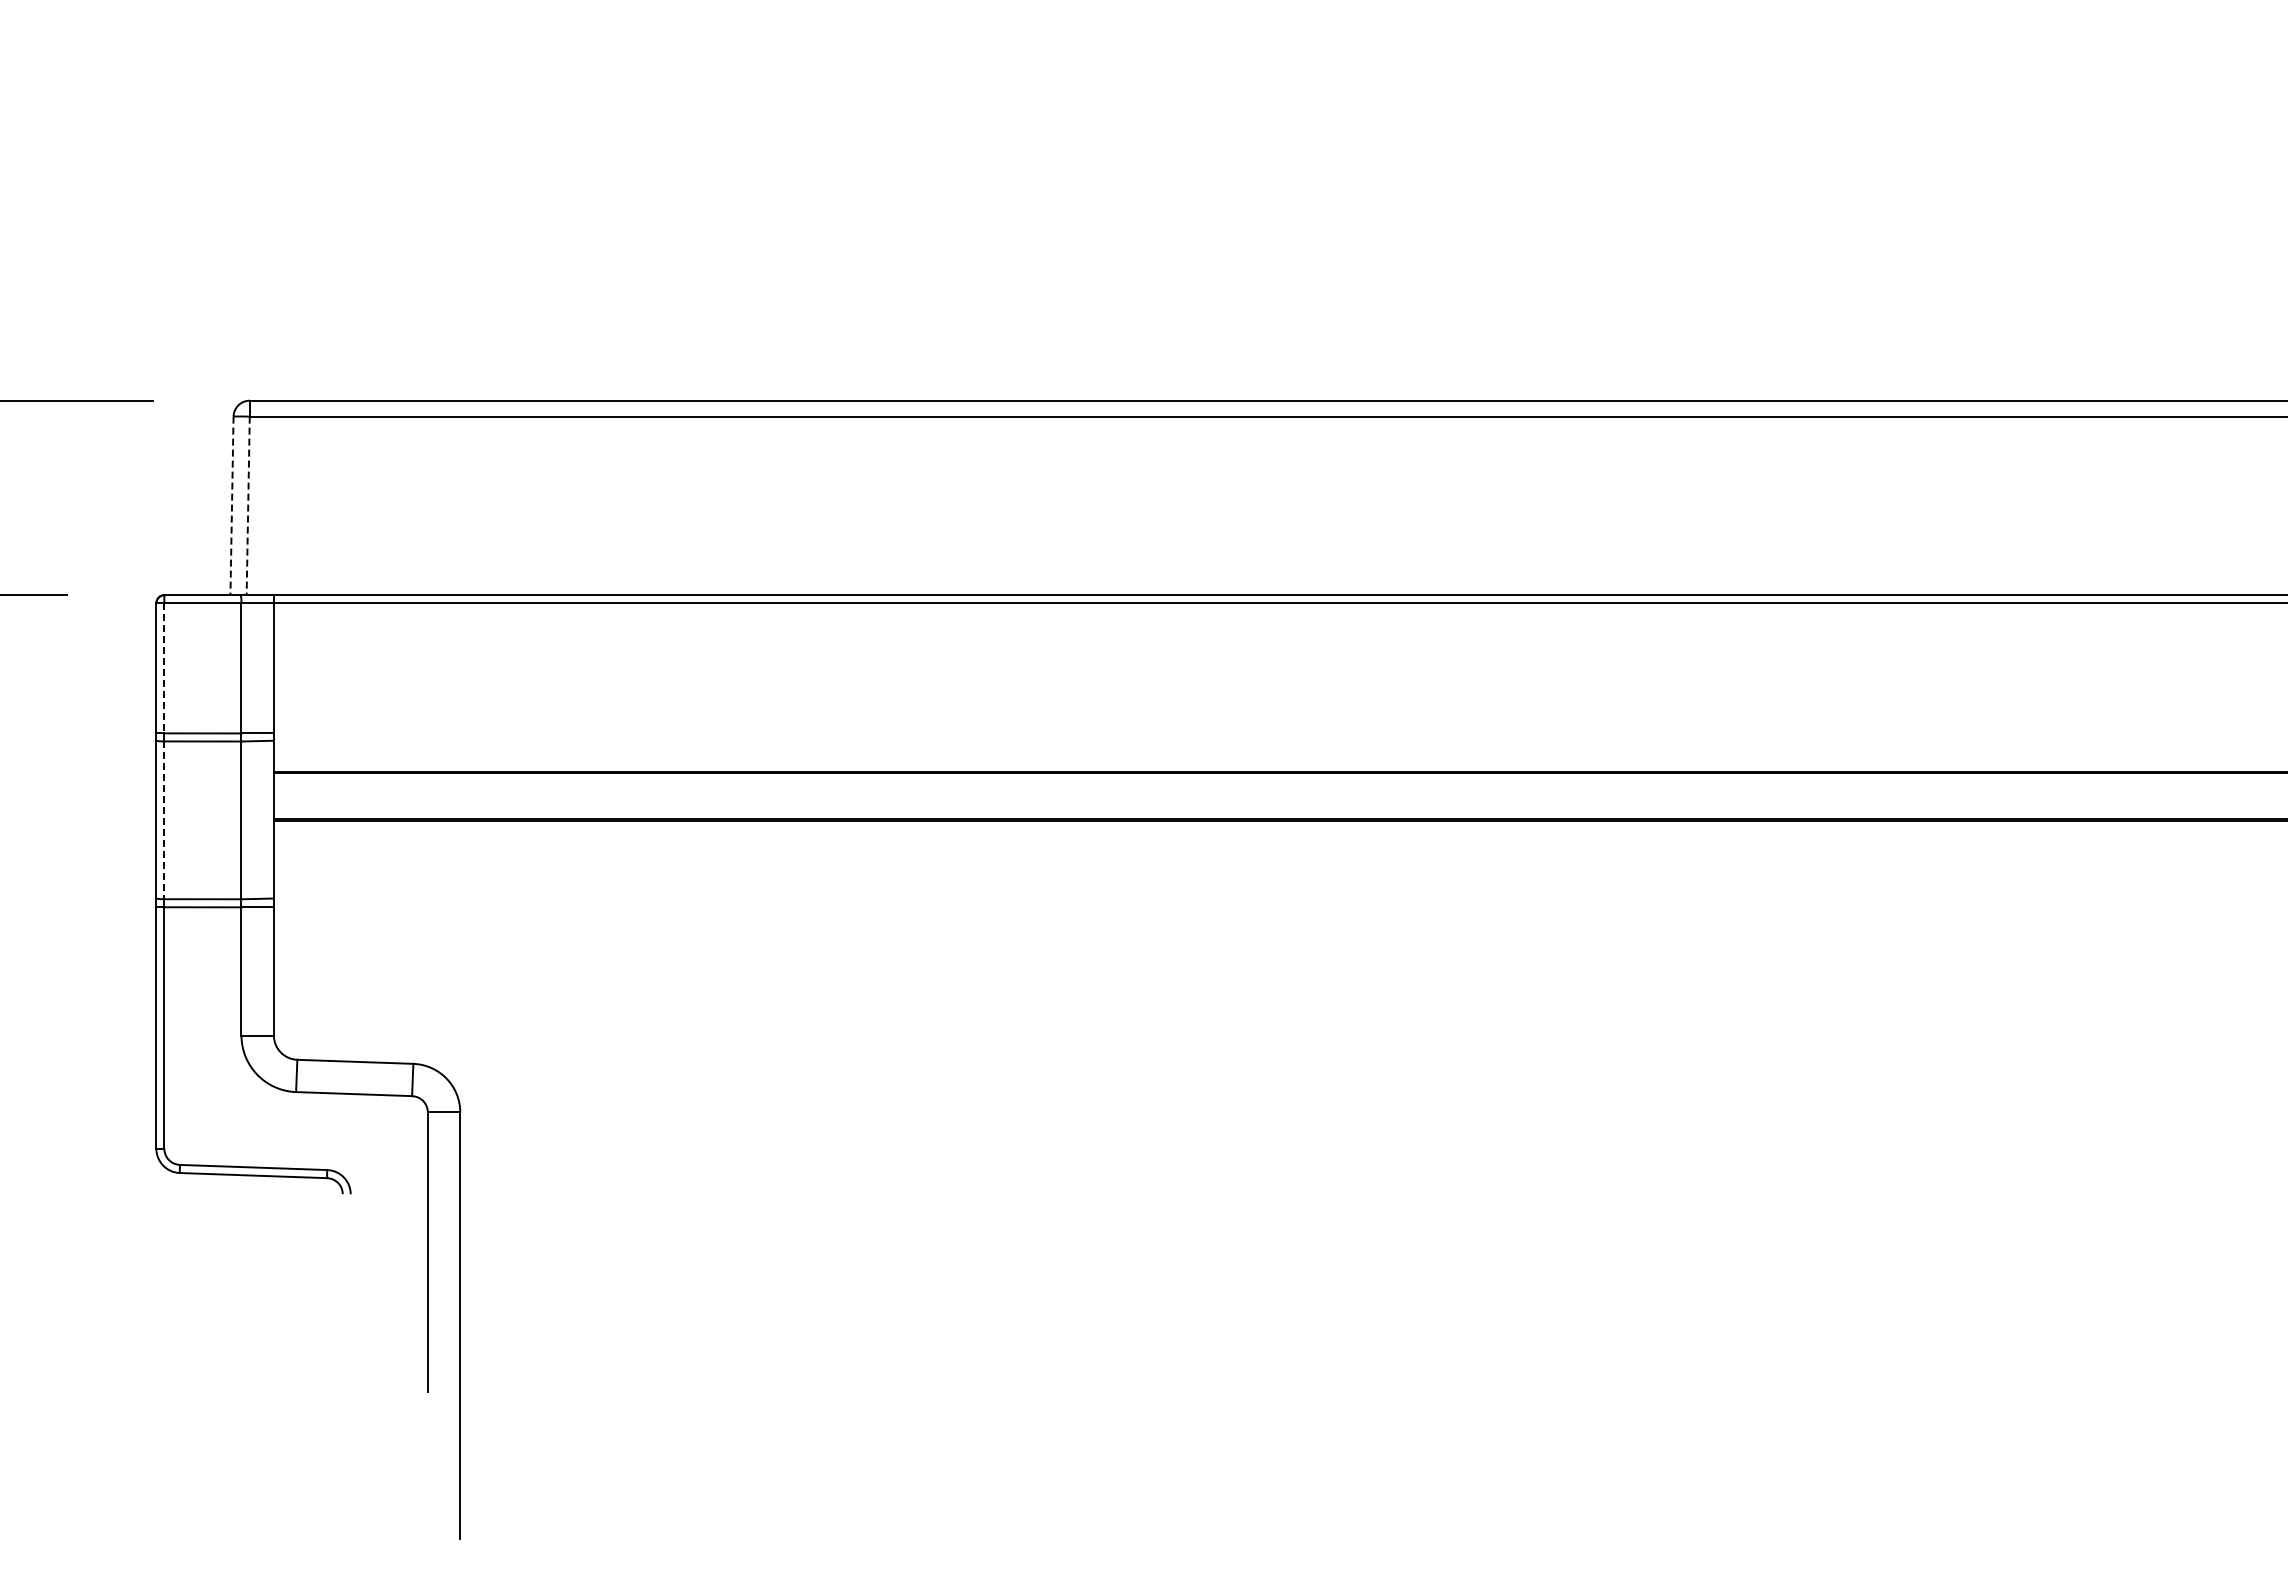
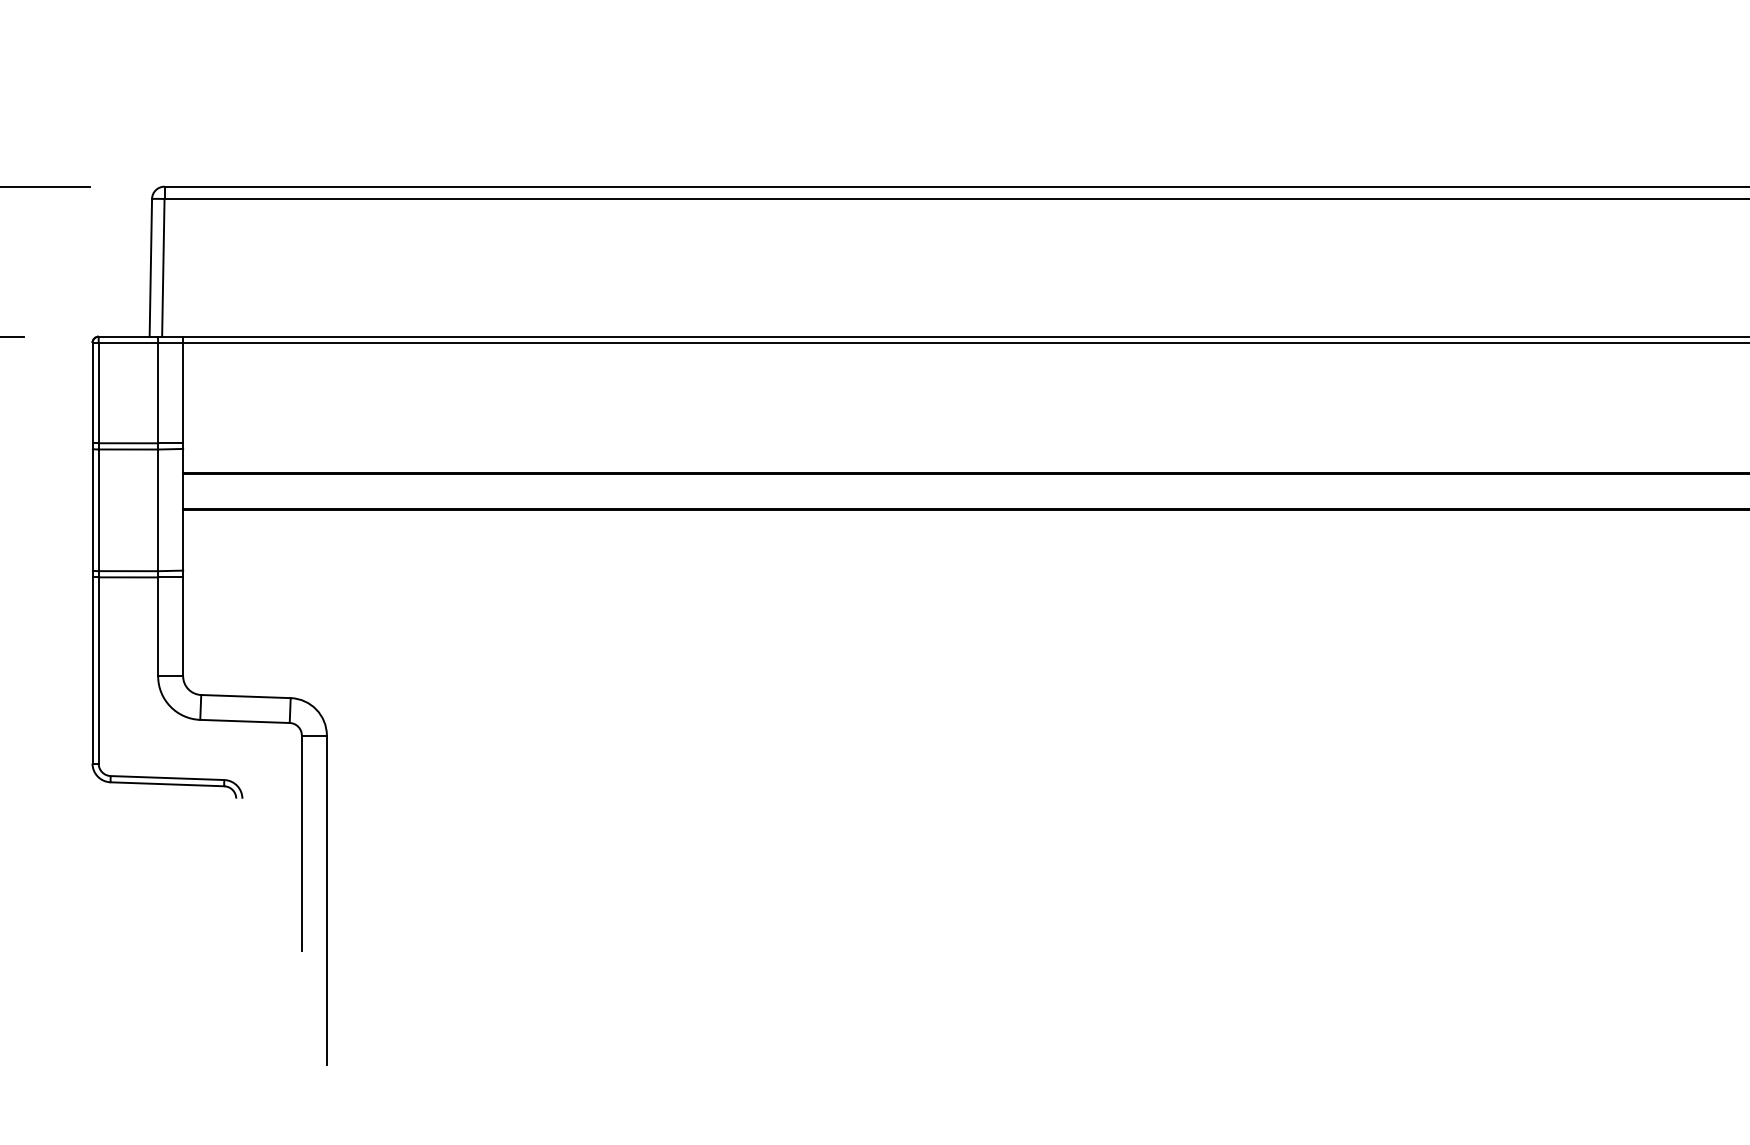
line: (232, 506) -> (151, 268), dashed -> solid
line: (248, 506) -> (163, 268), dashed -> solid
line: (164, 668) -> (98, 393), dashed -> solid
line: (164, 820) -> (98, 510), dashed -> solid

